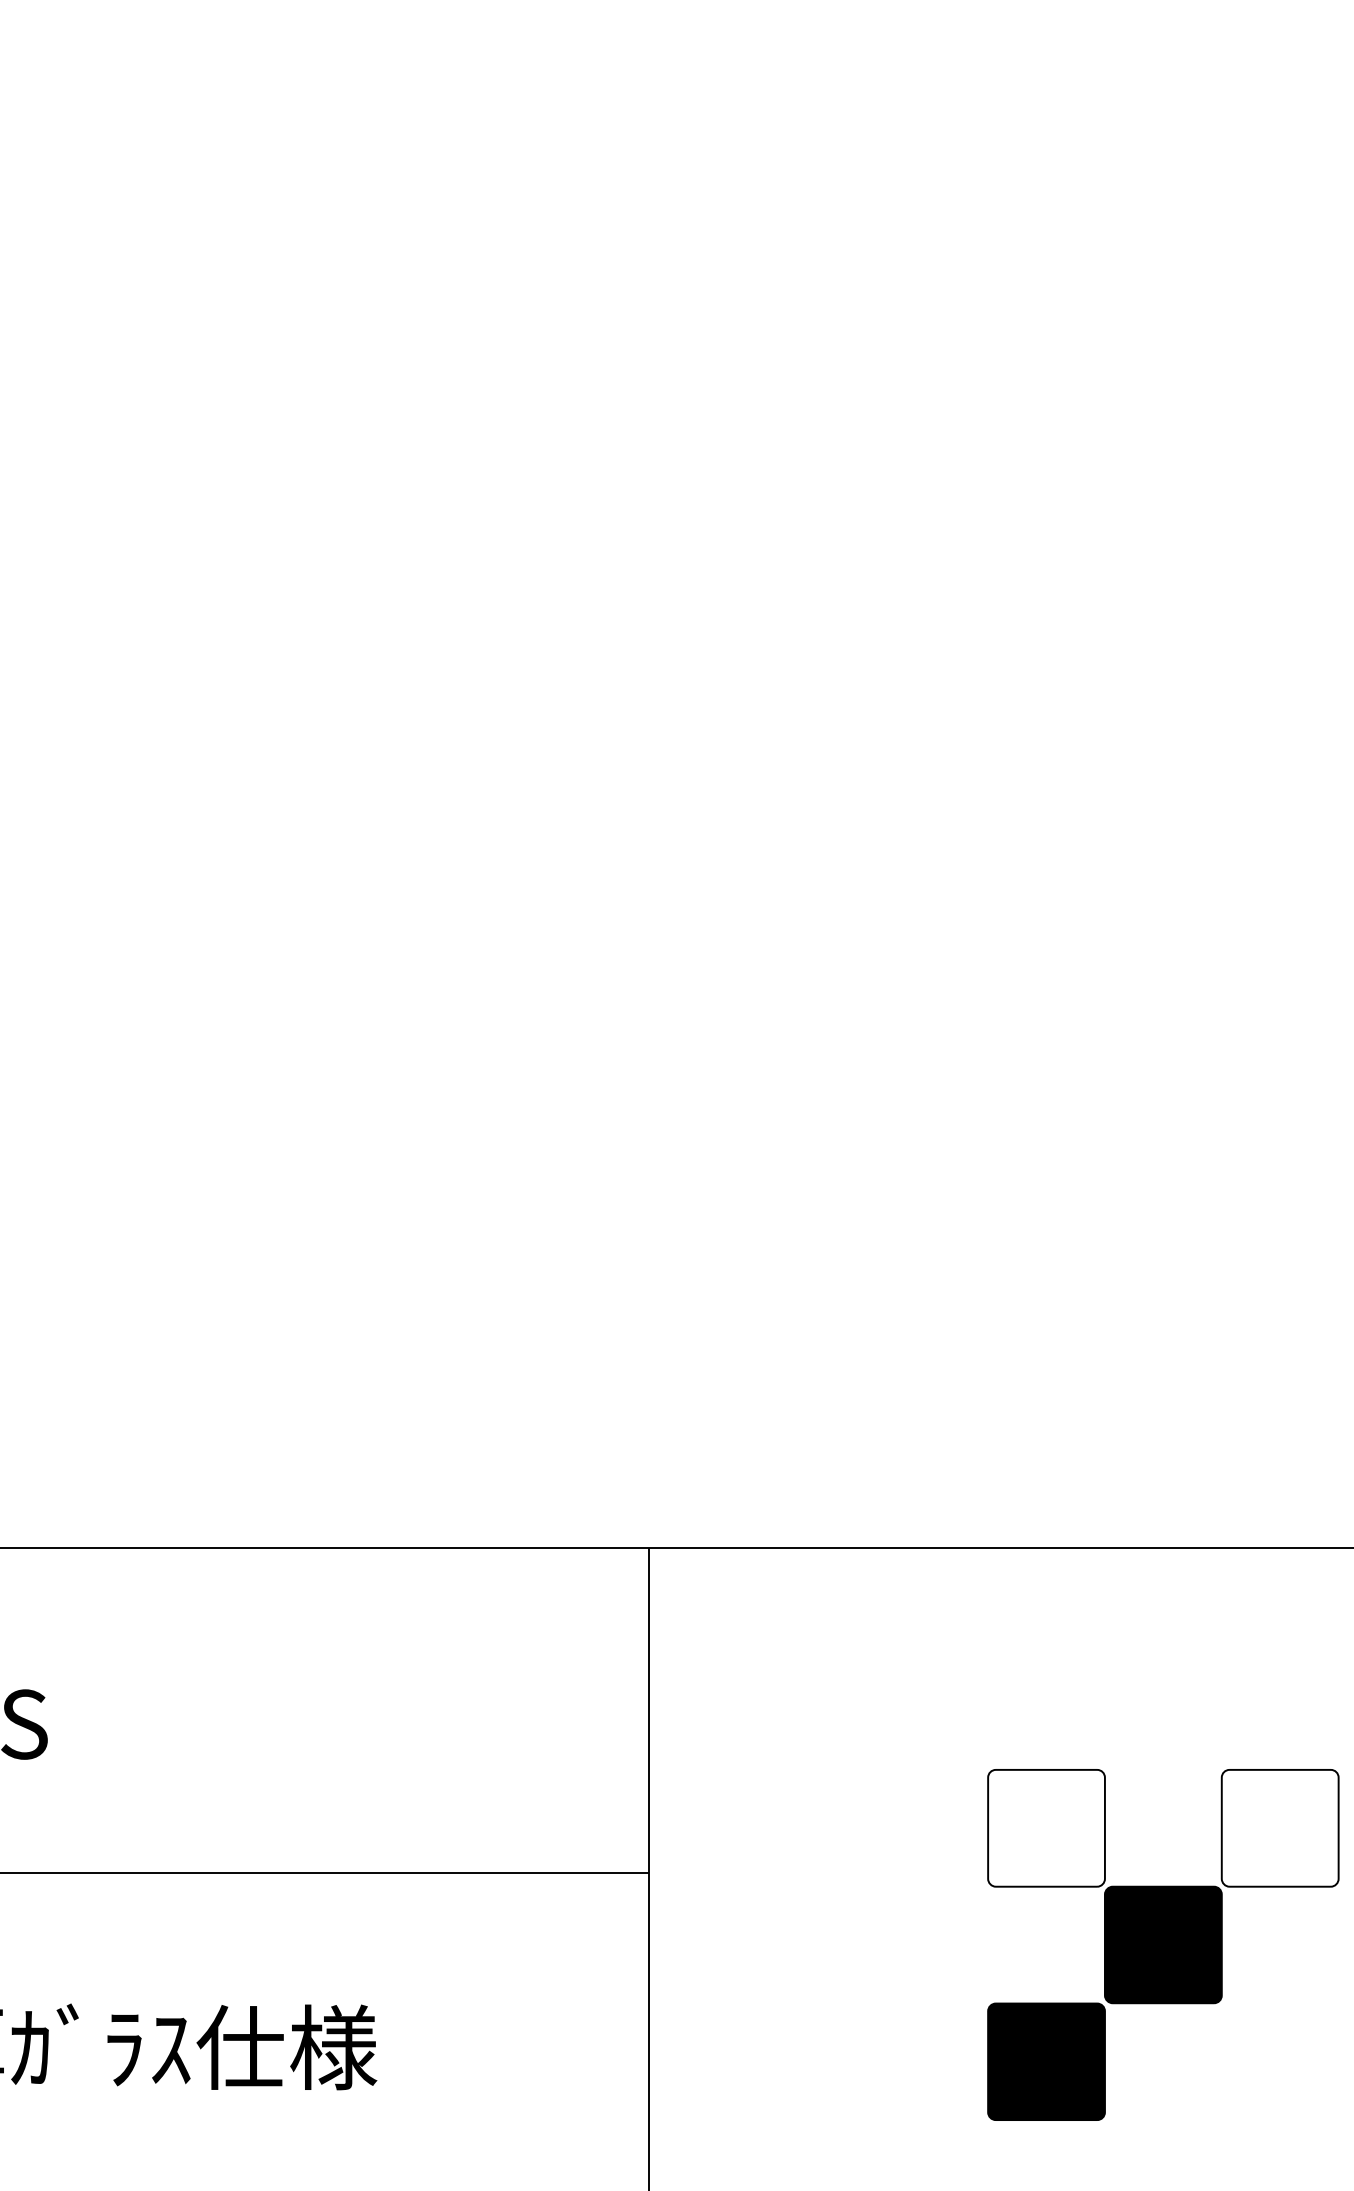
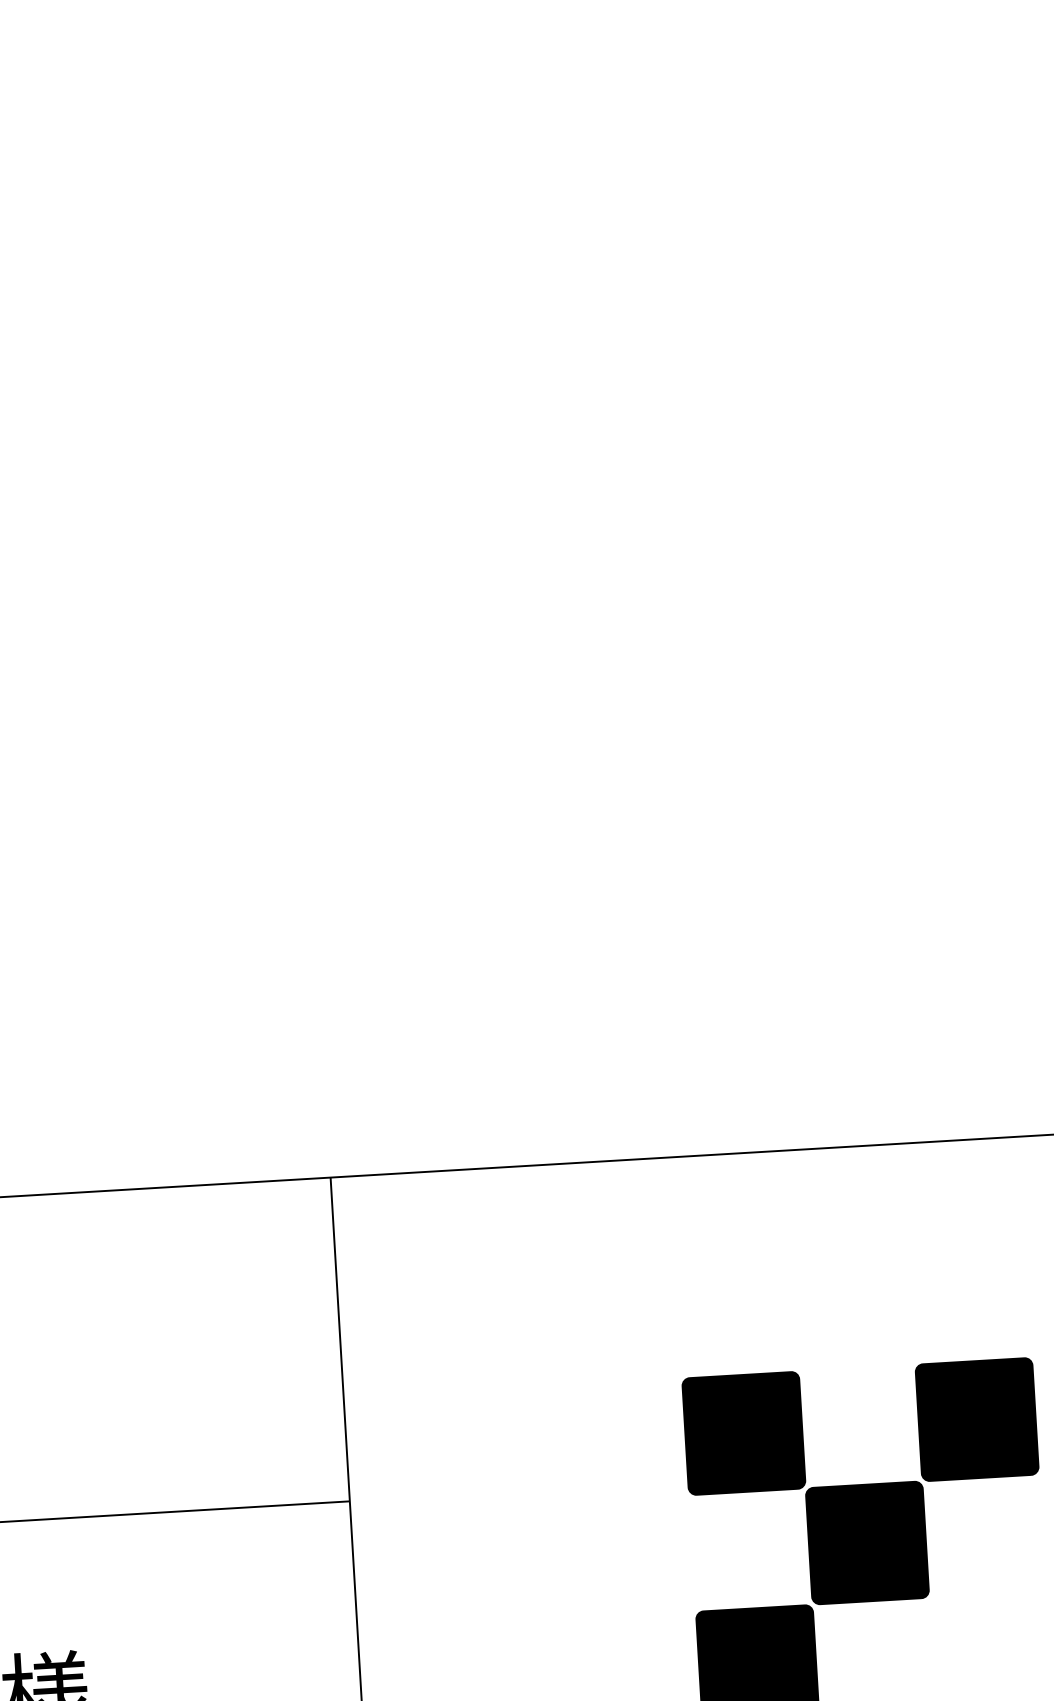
fill: (1046, 1827) -> (743, 1432), added
fill: (1279, 1827) -> (976, 1418), added

